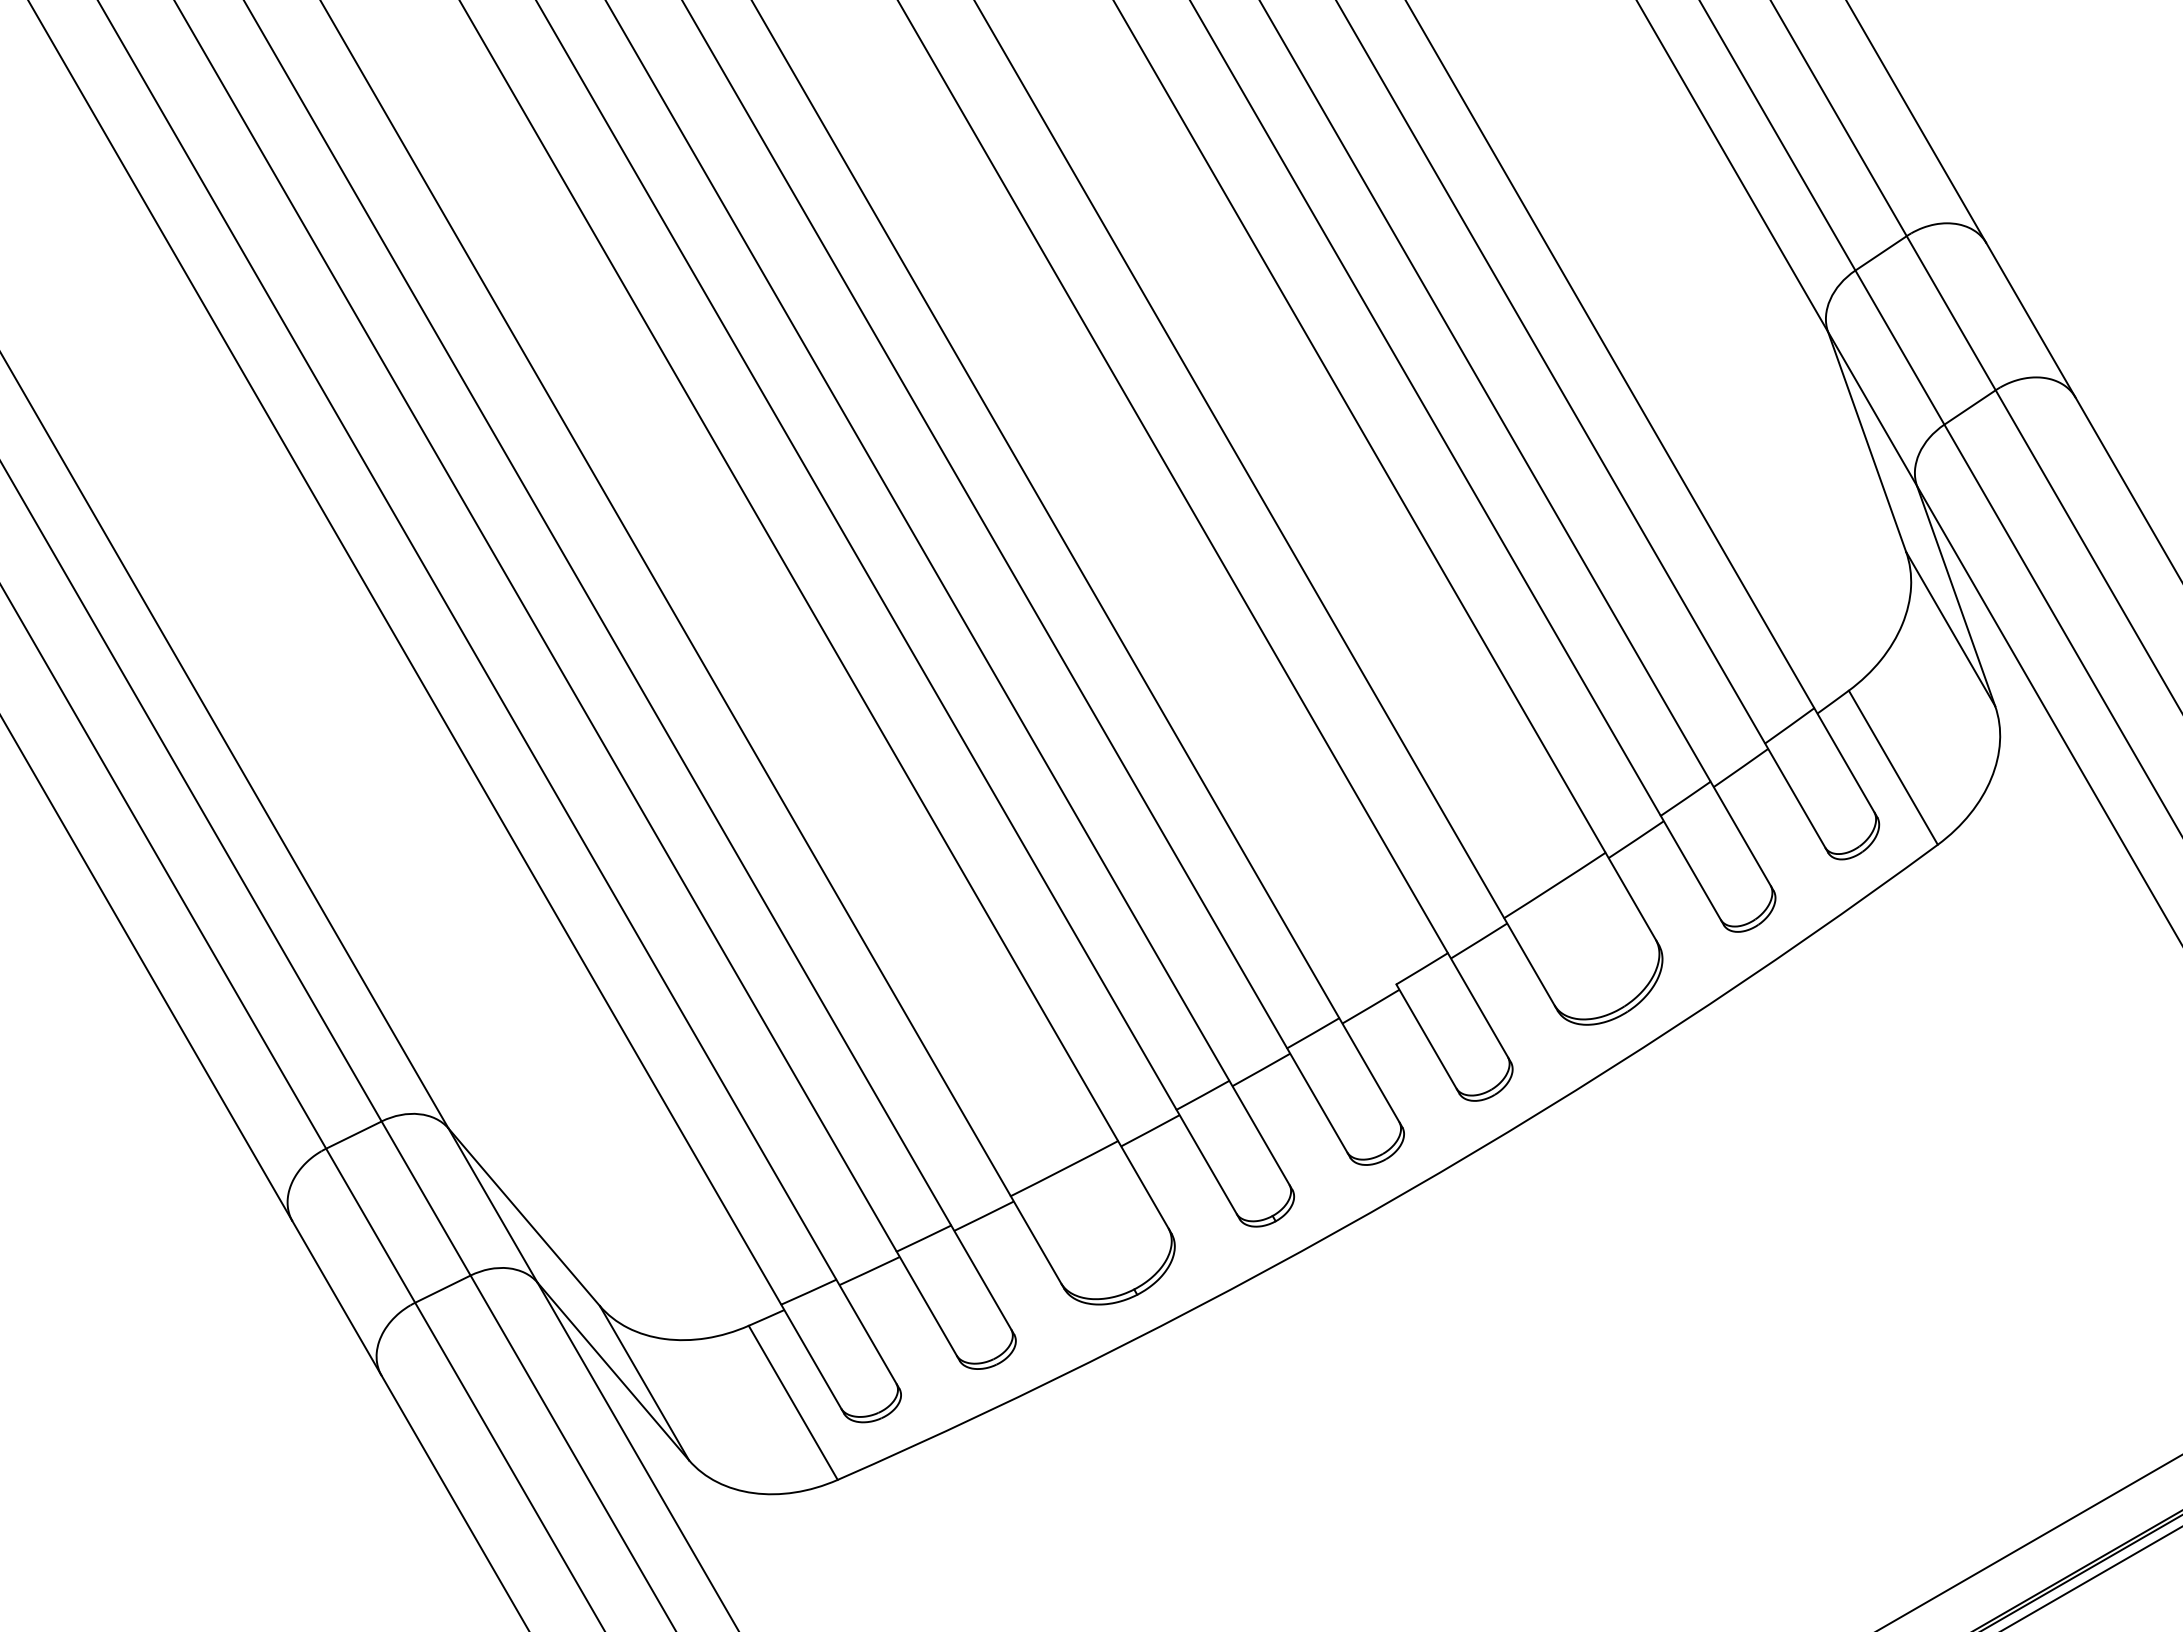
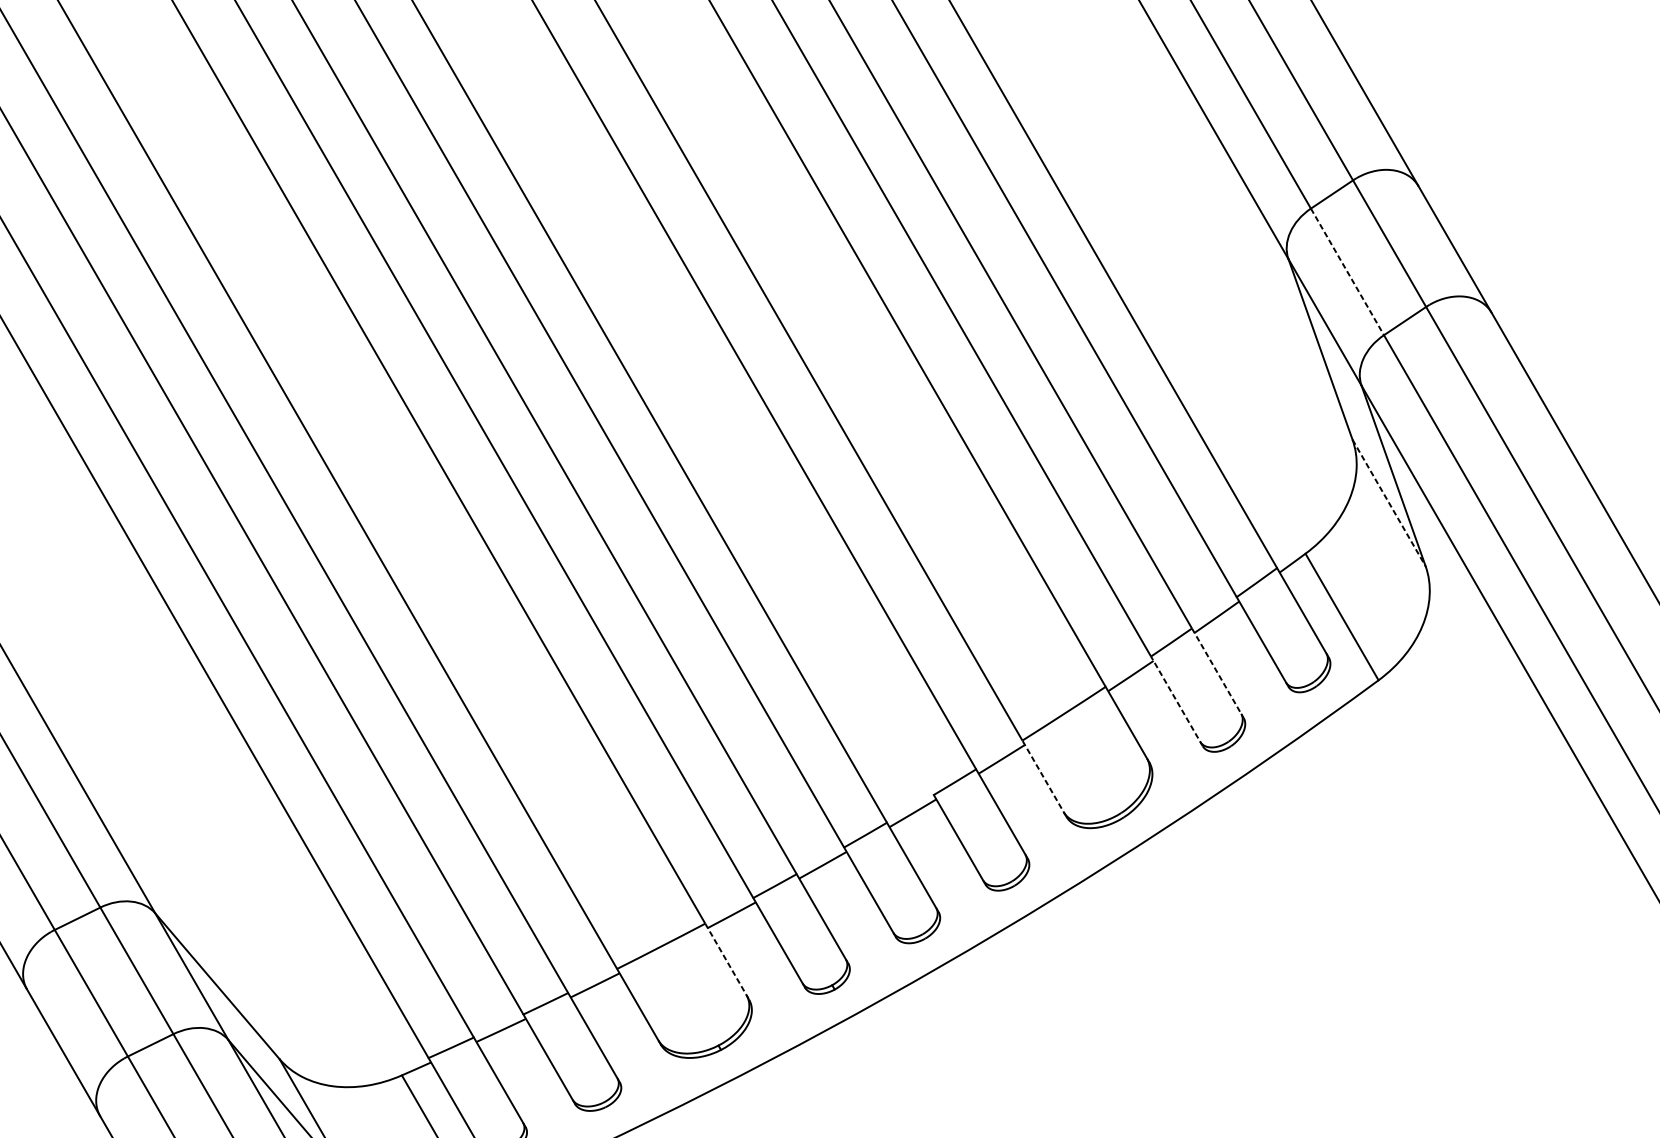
line: (1899, 347) -> (1347, 271), solid -> dashed
line: (1950, 629) -> (1389, 503), solid -> dashed
line: (1742, 836) -> (1218, 673), solid -> dashed
line: (1692, 870) -> (1177, 701), solid -> dashed
line: (1530, 963) -> (1044, 777), solid -> dashed
line: (1145, 1187) -> (727, 961), solid -> dashed

